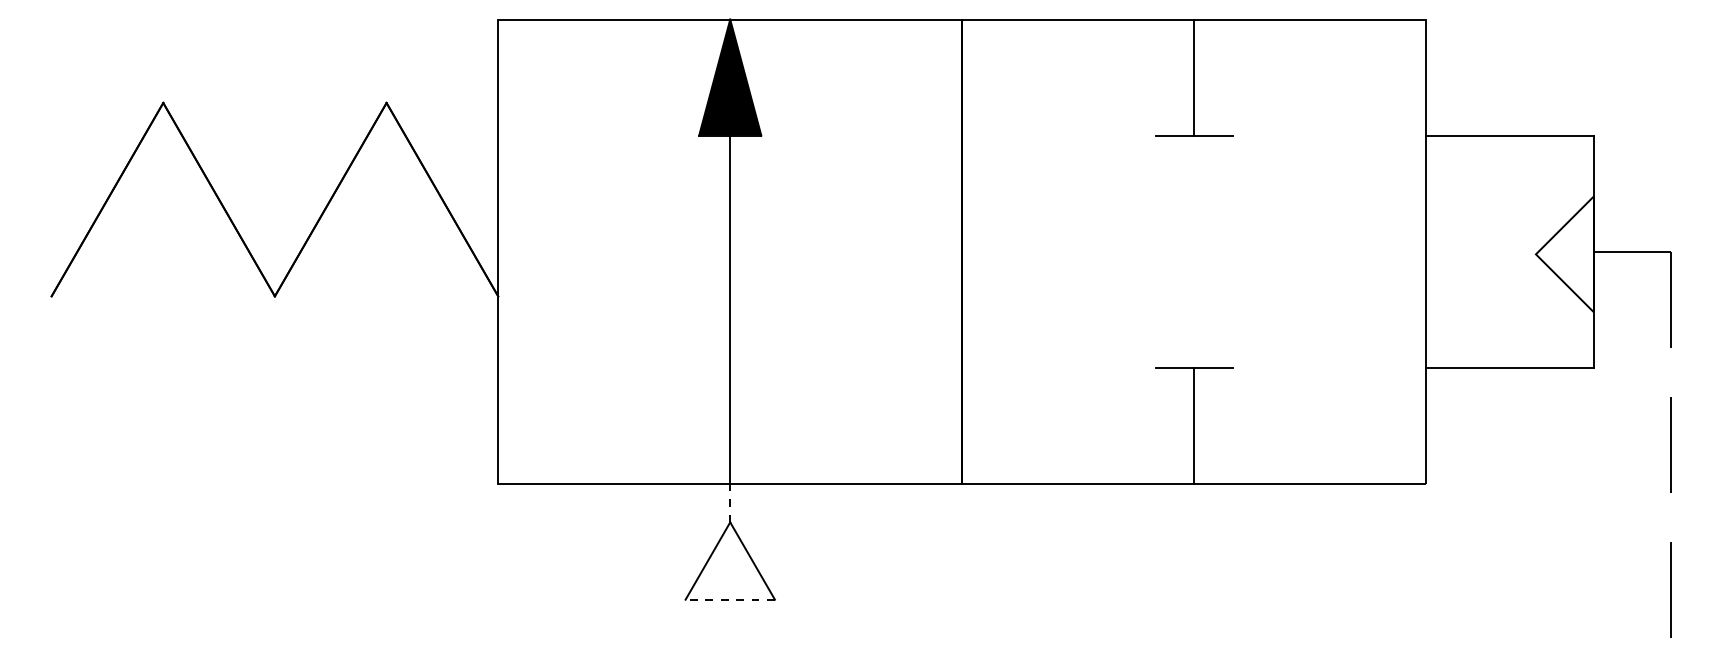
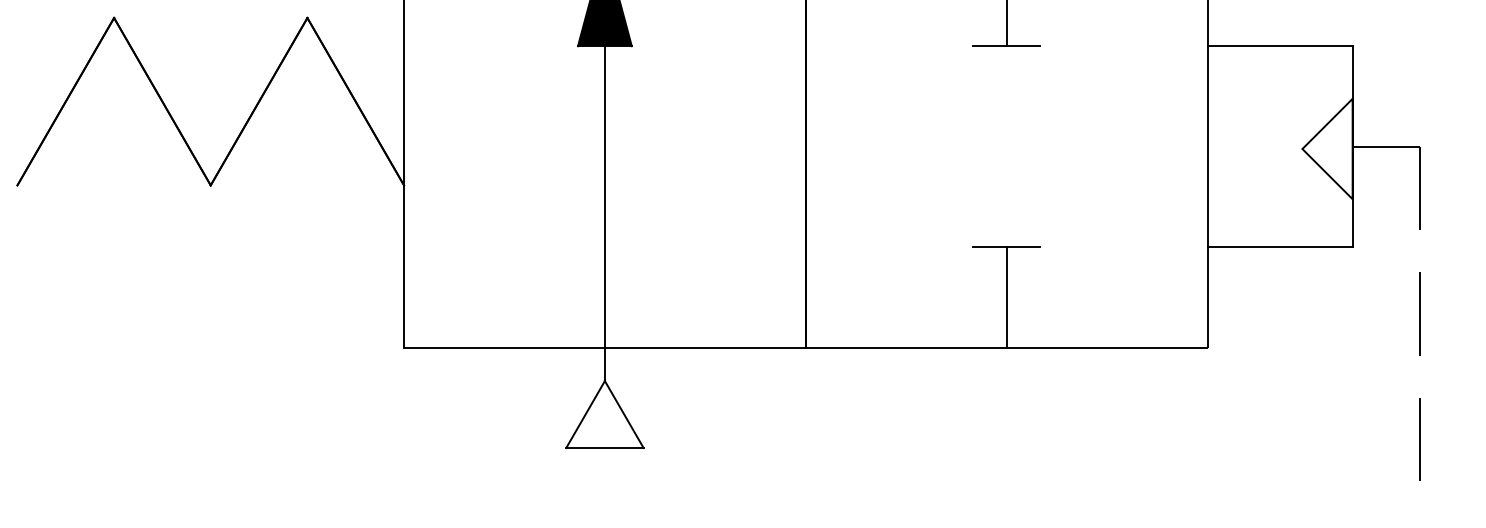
line: (730, 502) -> (605, 363), dashed -> solid
line: (730, 599) -> (605, 447), dashed -> solid

